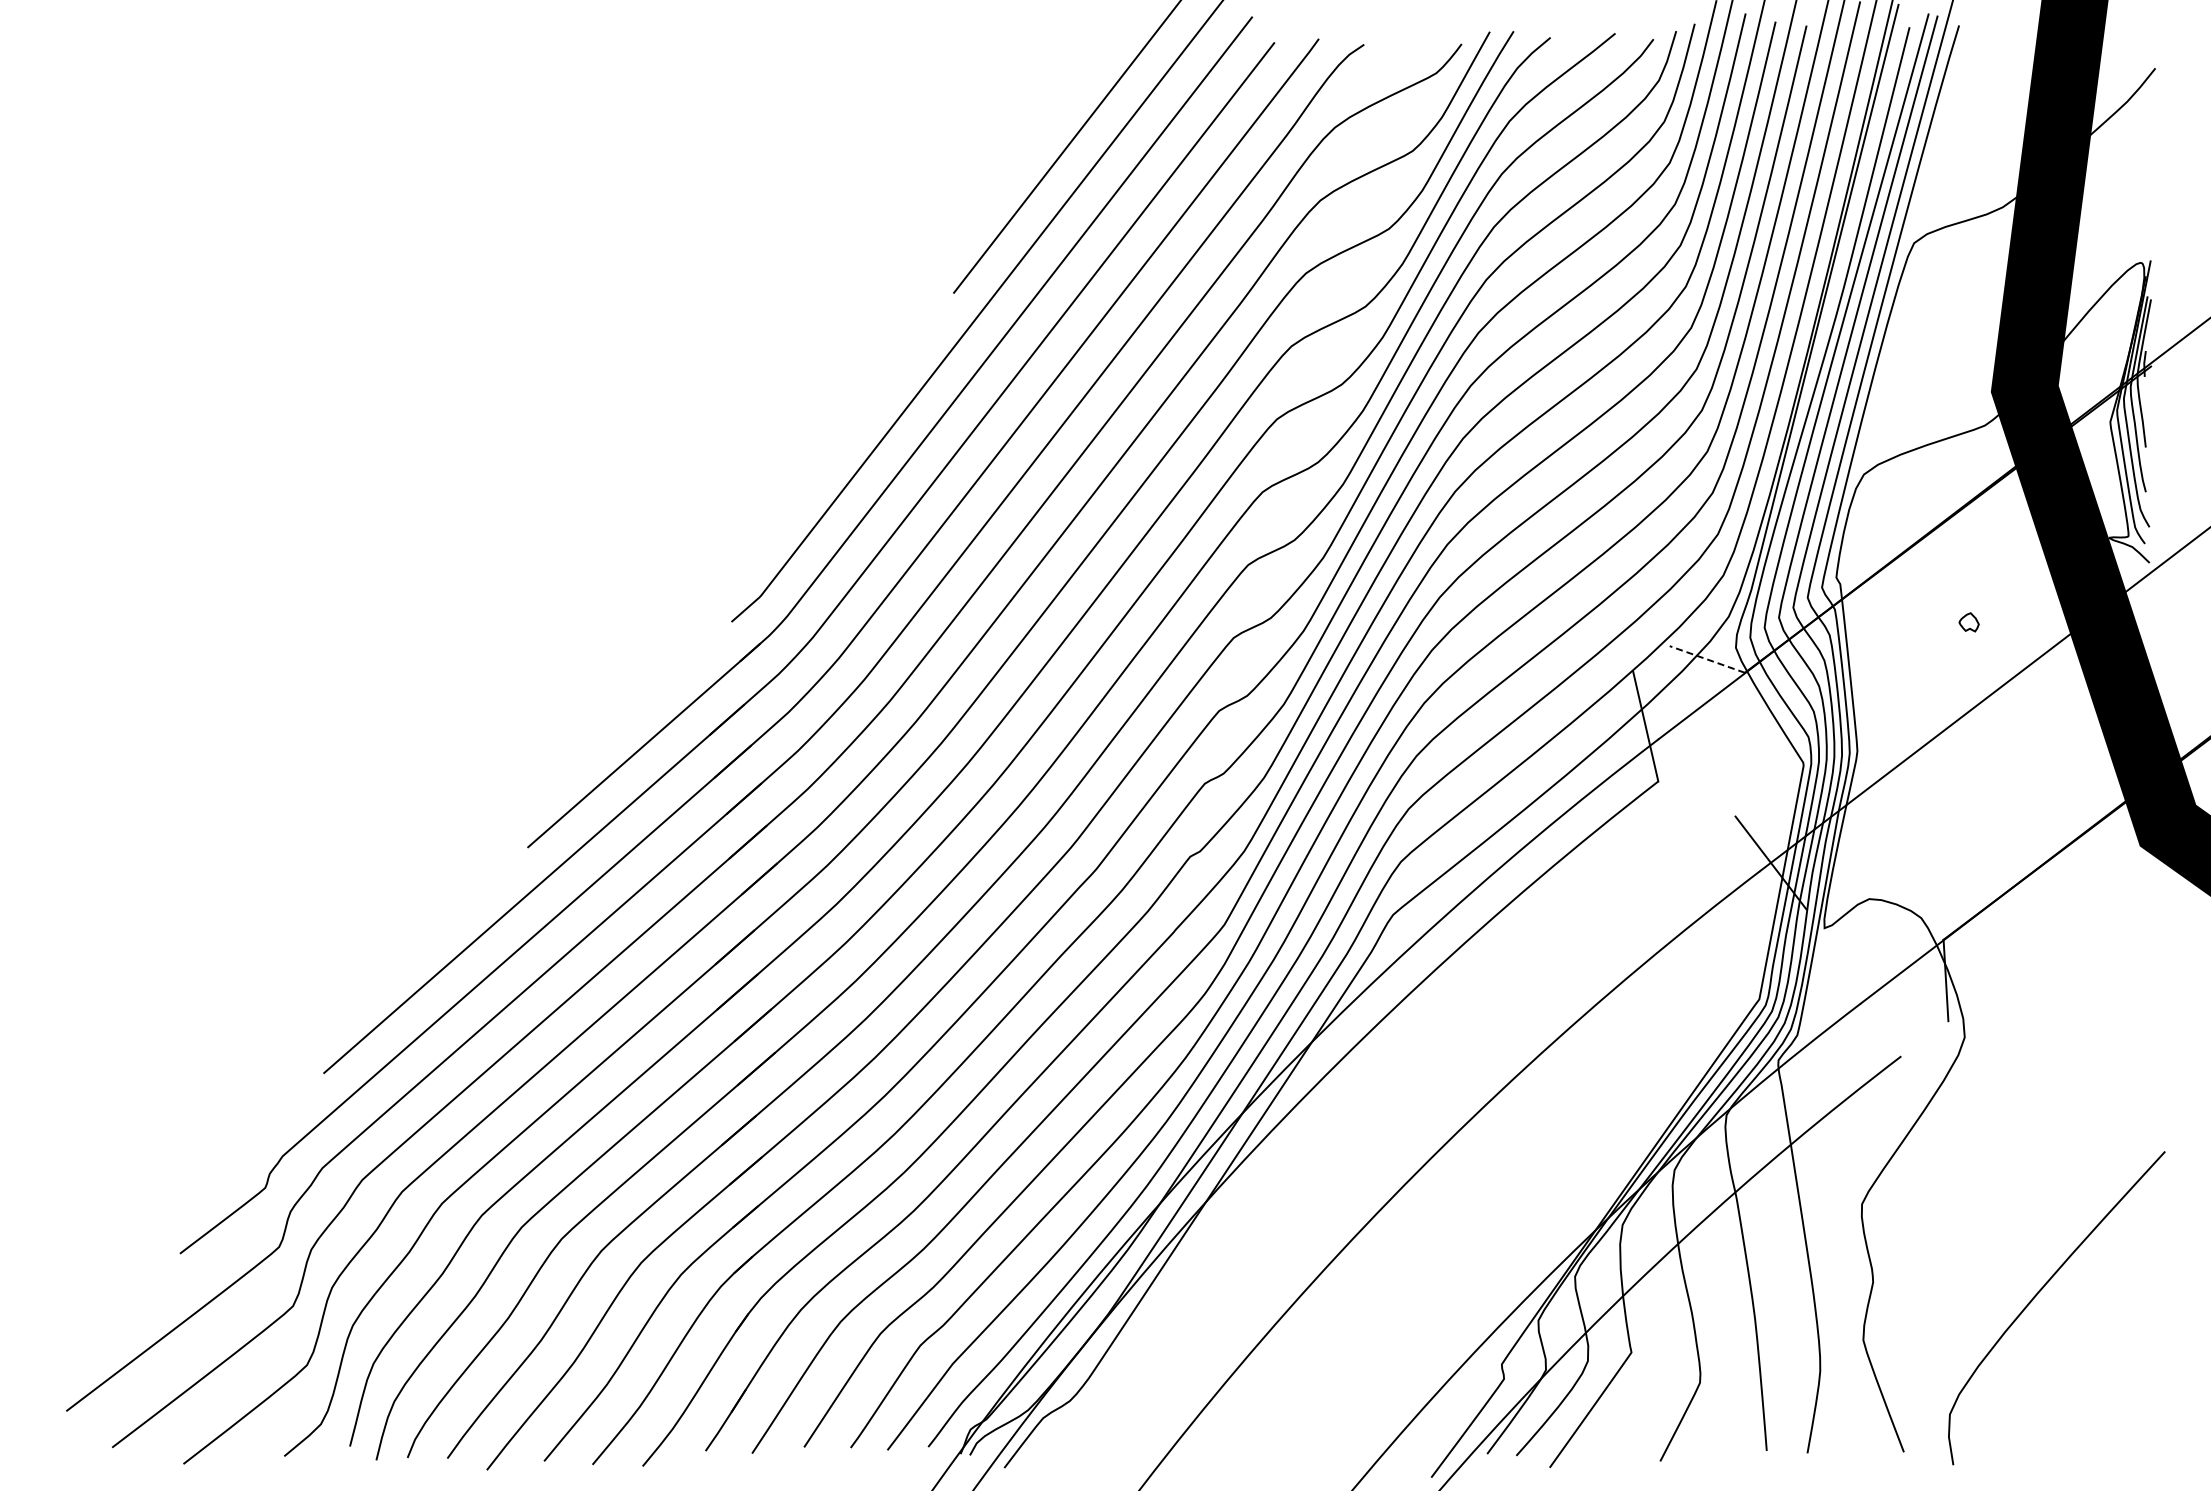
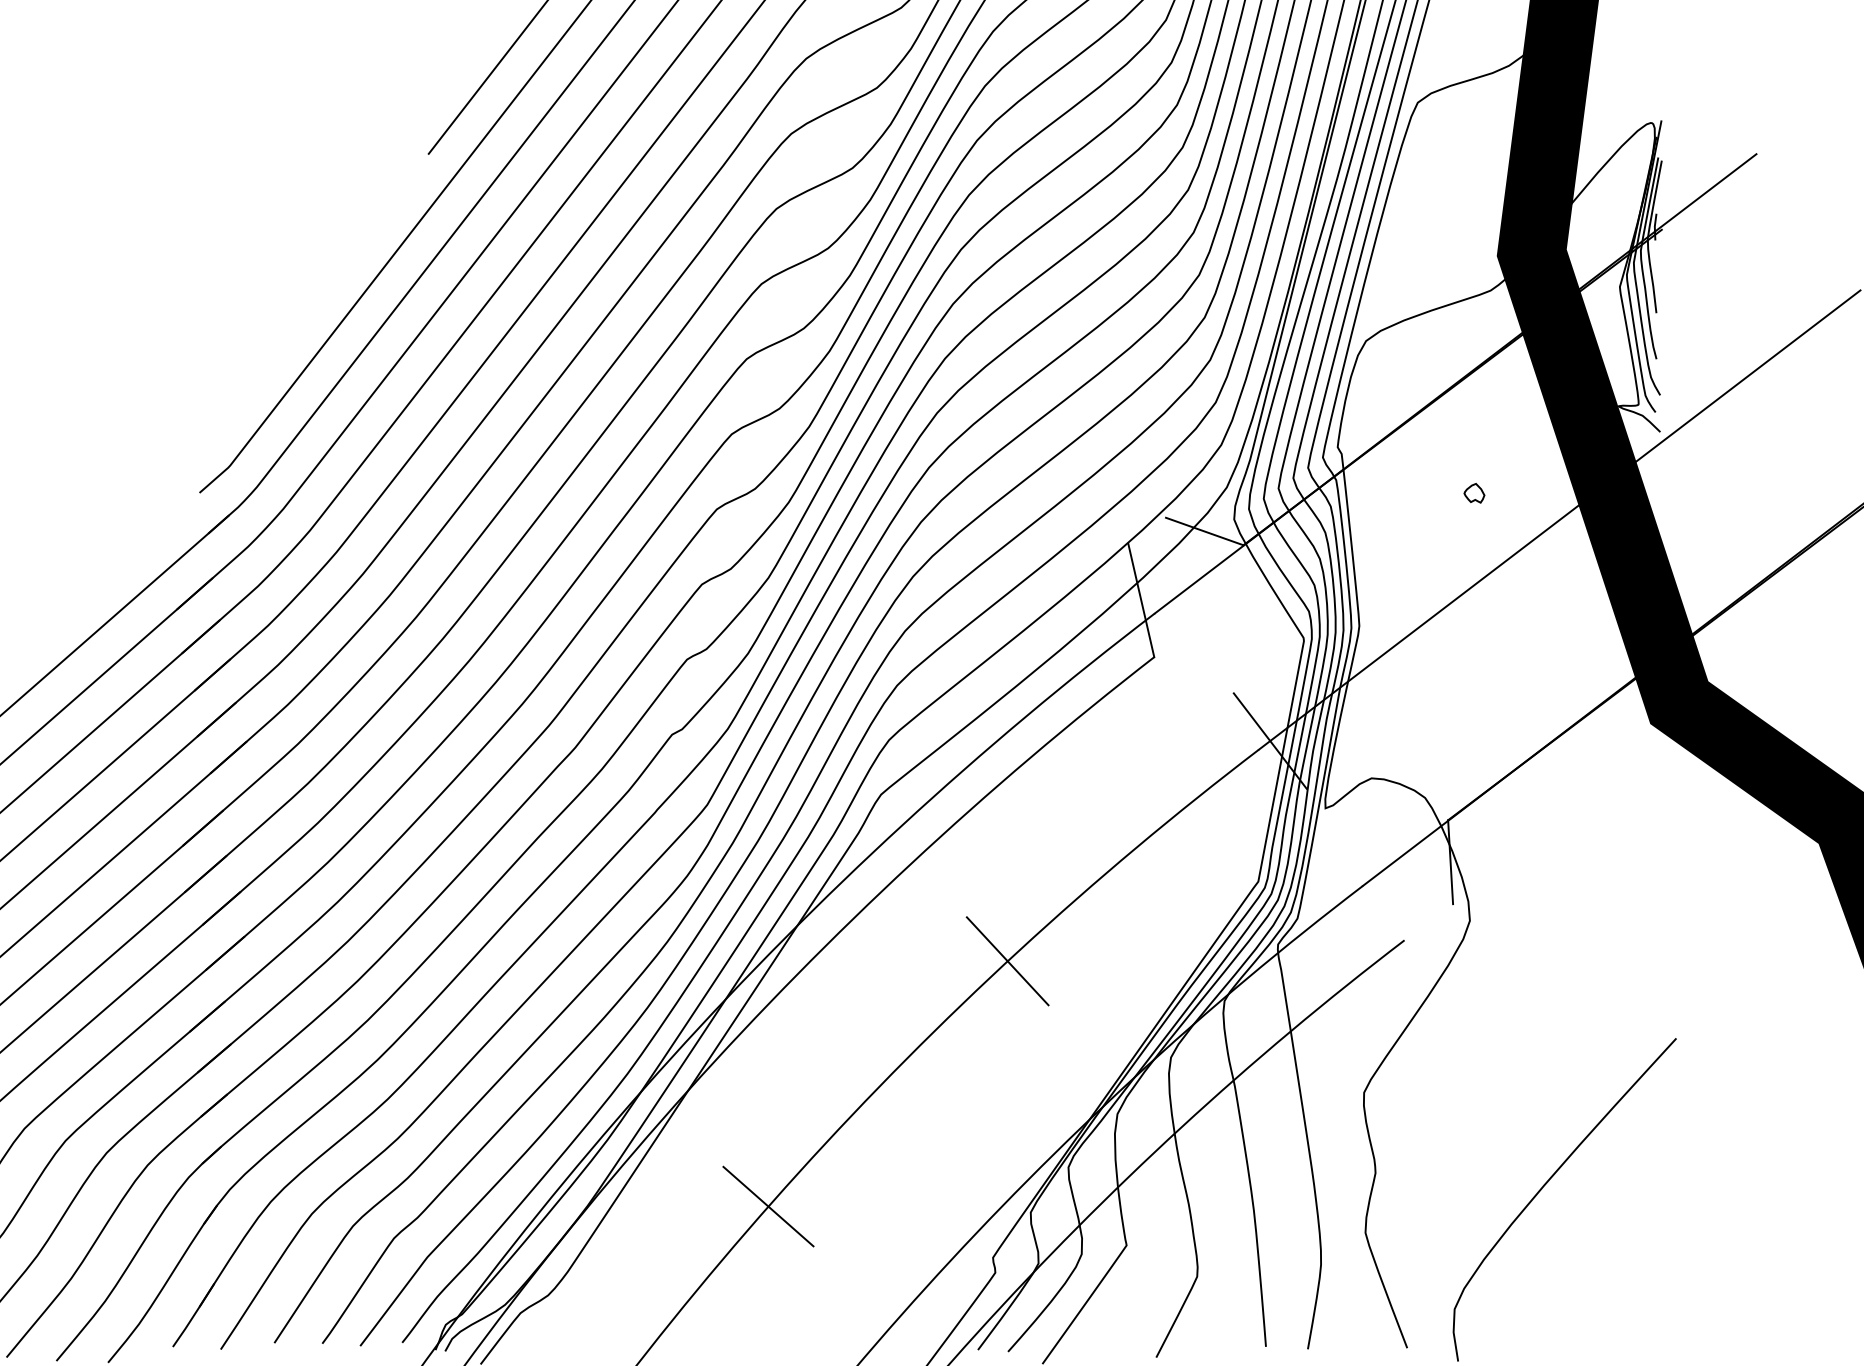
line: (1707, 659) -> (1204, 531), dashed -> solid
line: (1515, 1076) -> (1007, 961), added
line: (1283, 1314) -> (768, 1206), added

